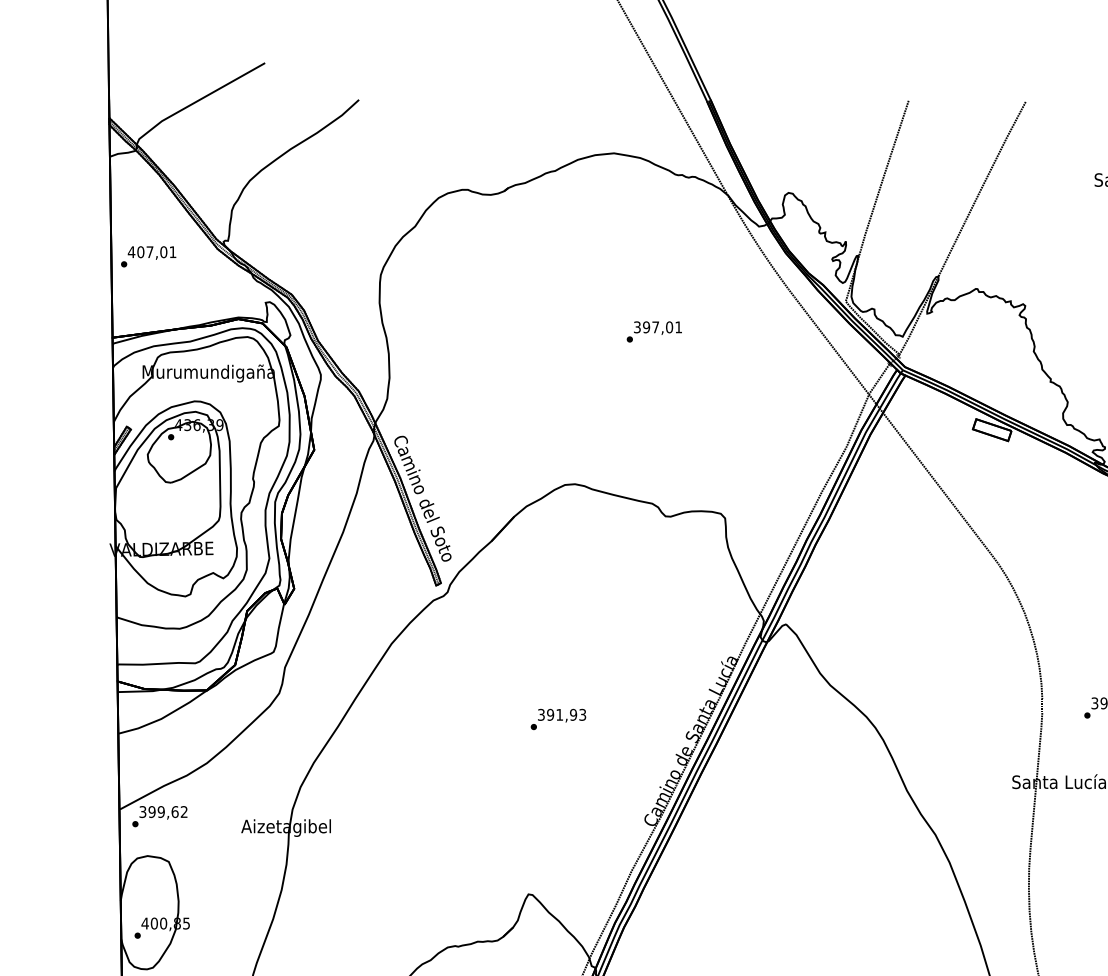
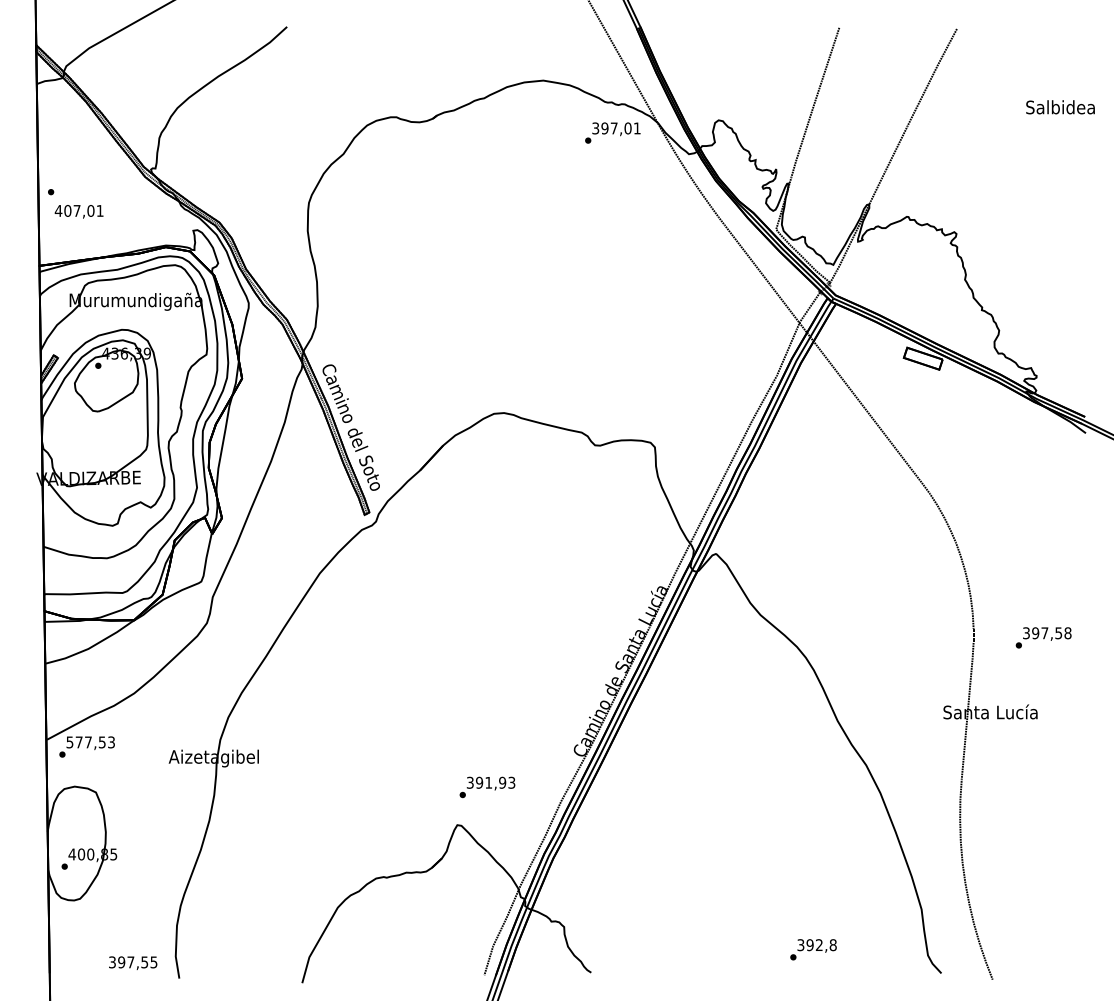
text: (151, 252) -> (78, 211), moved
text: (654, 331) -> (612, 132), moved
text: (558, 719) -> (487, 787), moved
text: (163, 812) -> (90, 742), 399,62 -> 577,53

